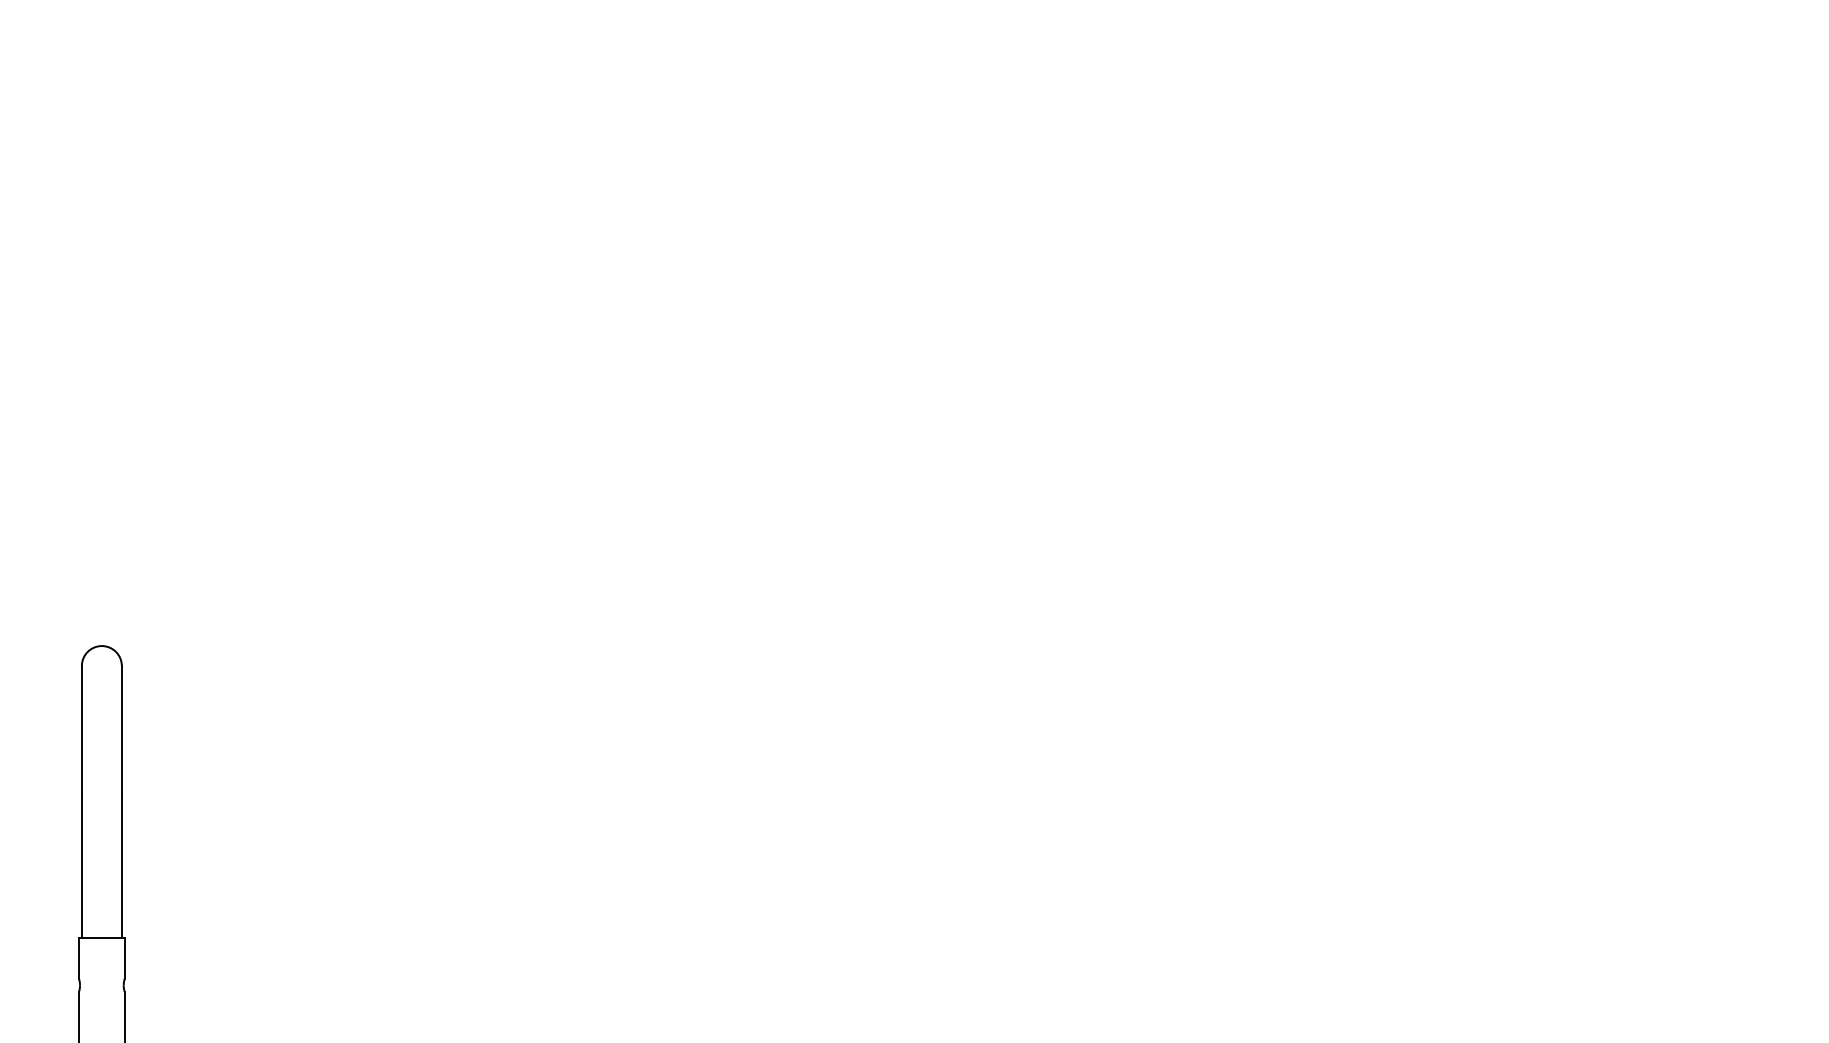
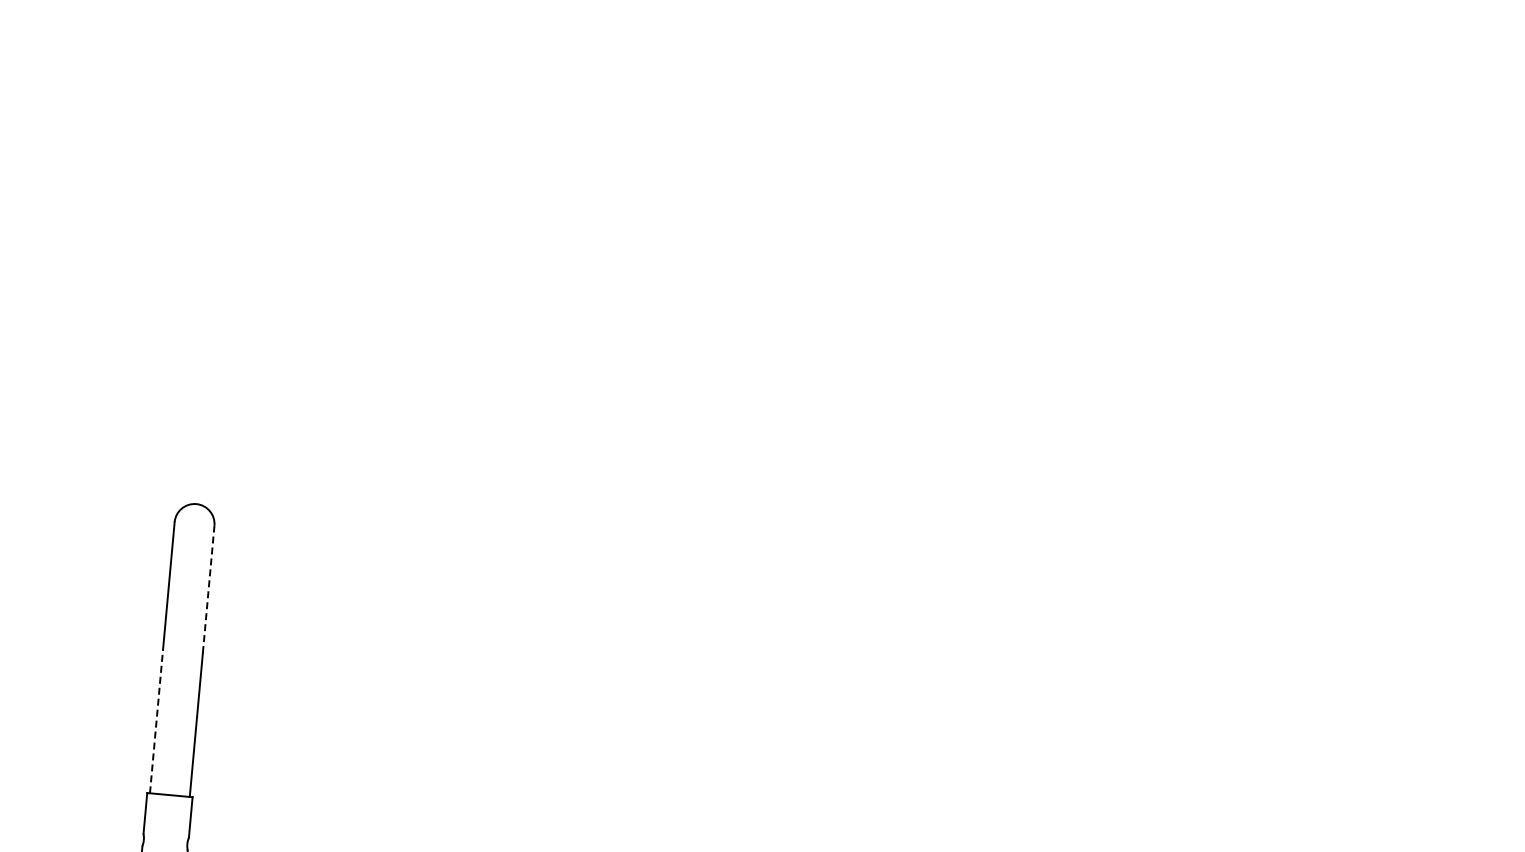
line: (121, 729) -> (208, 588), solid -> dashed
line: (81, 865) -> (156, 720), solid -> dashed

